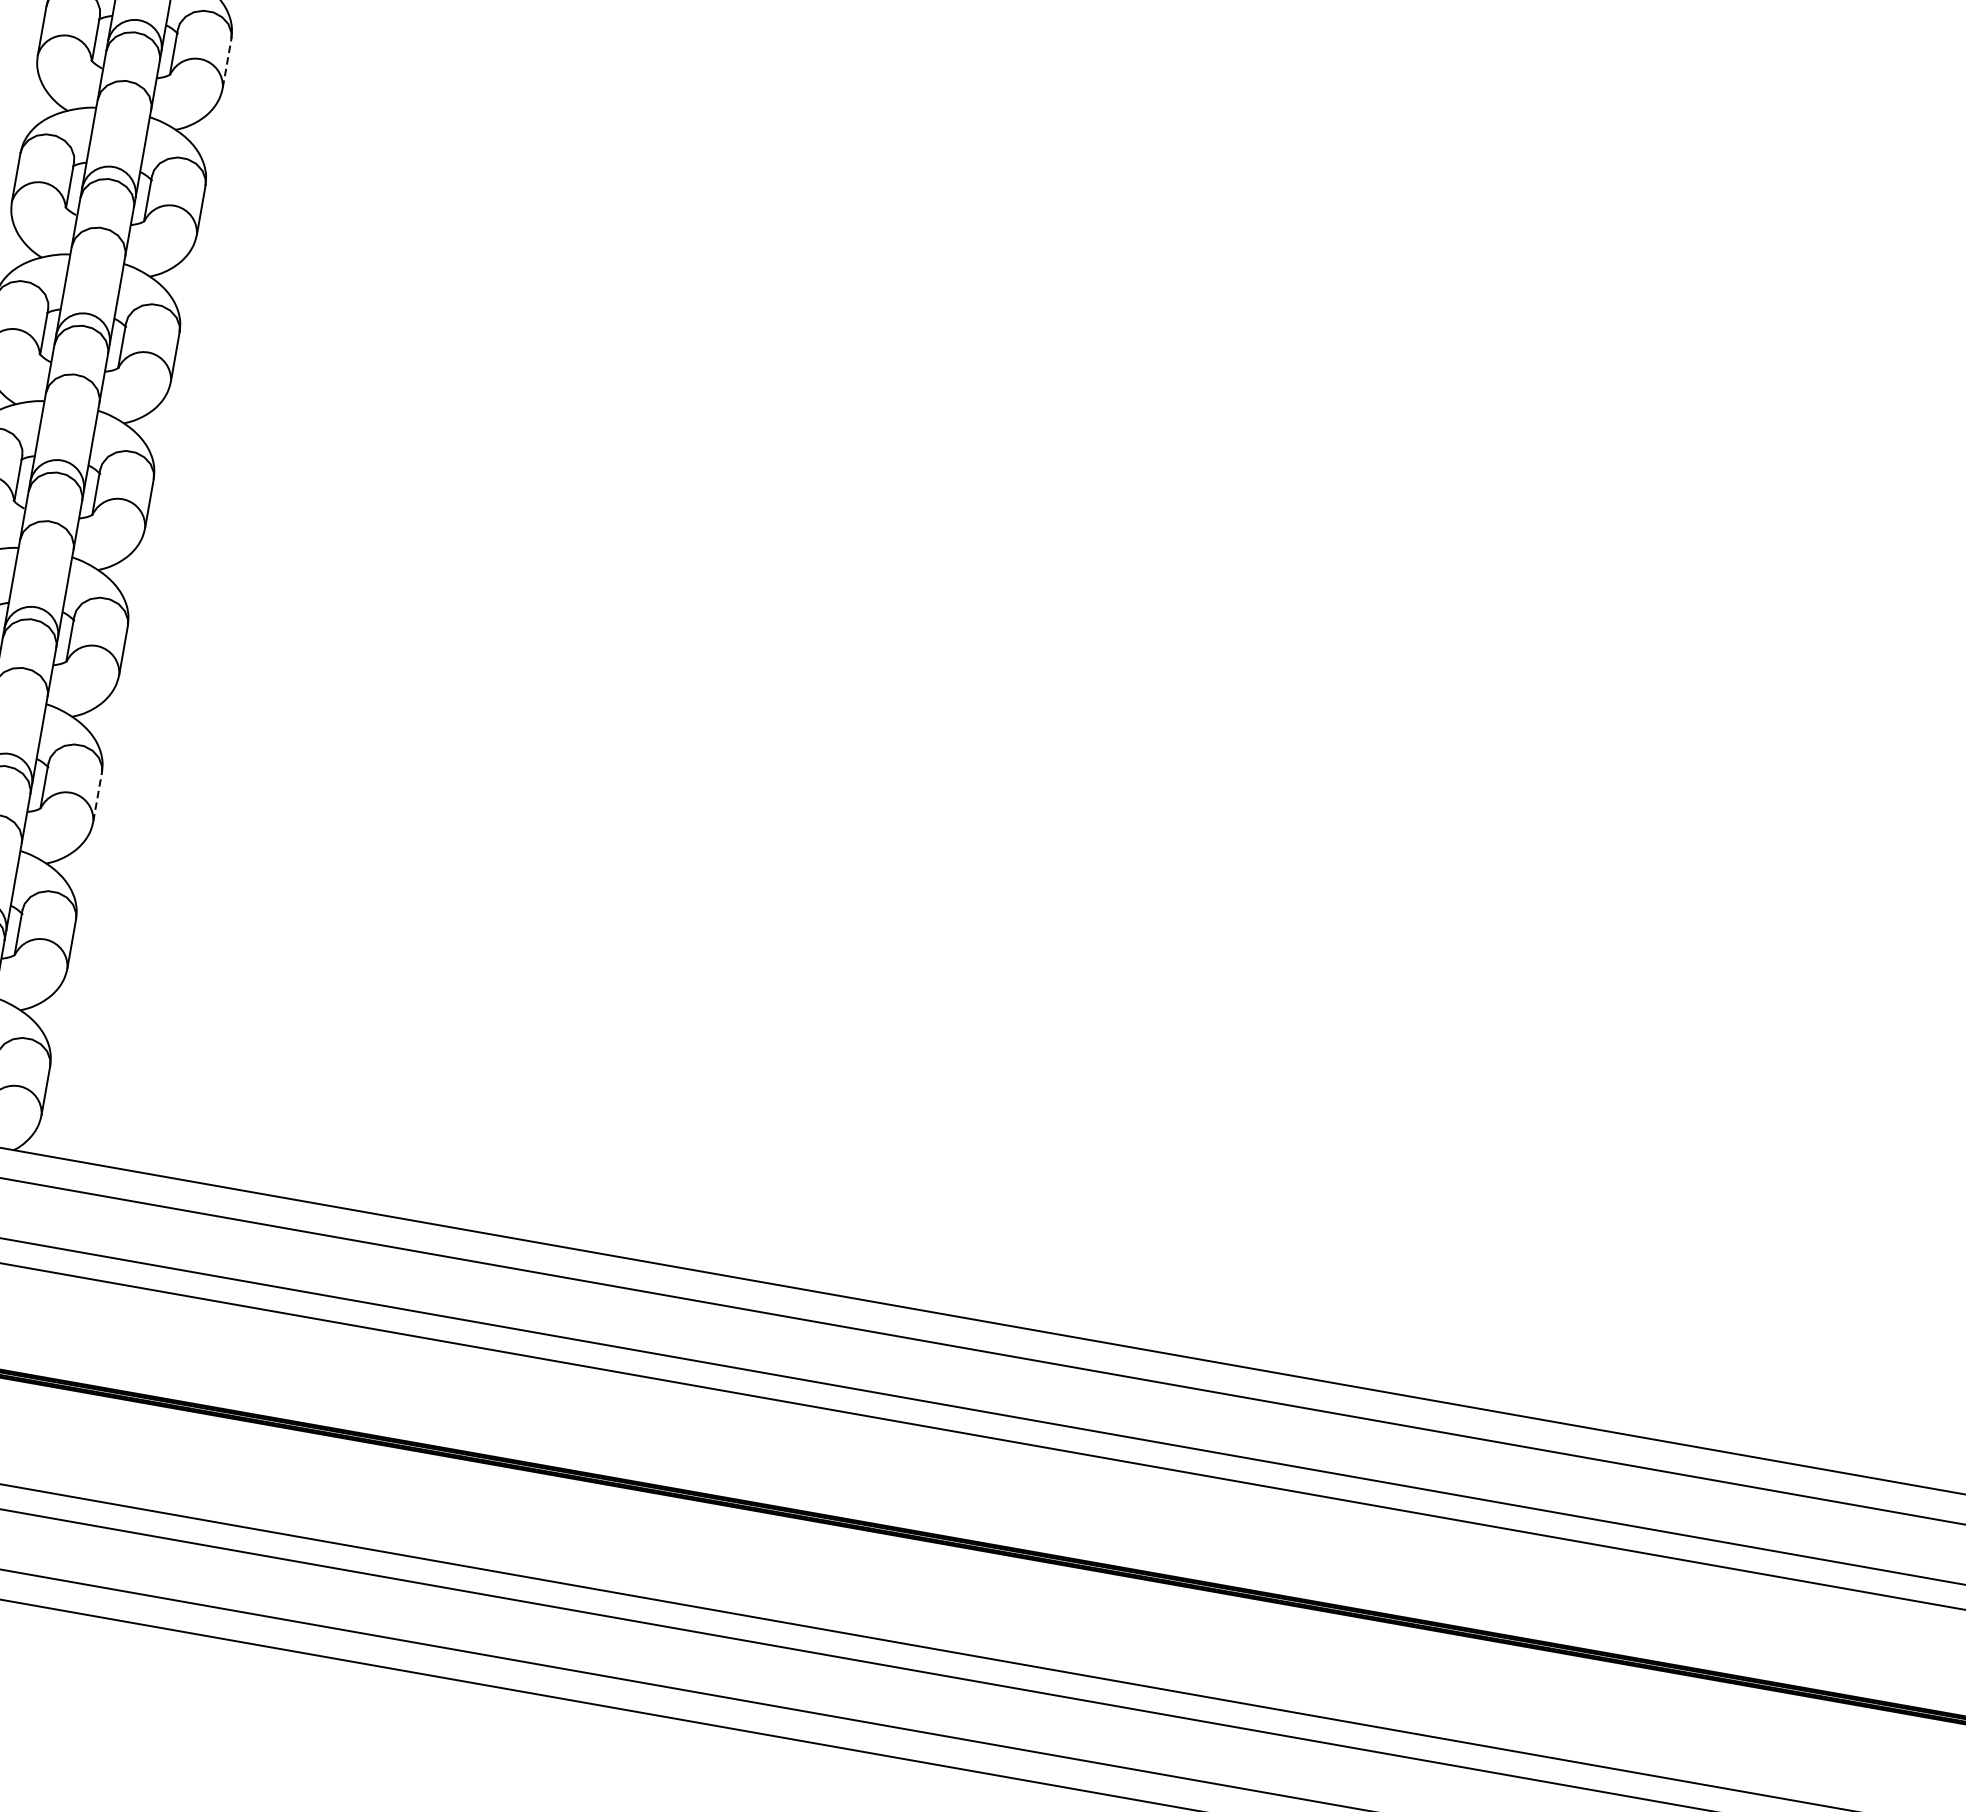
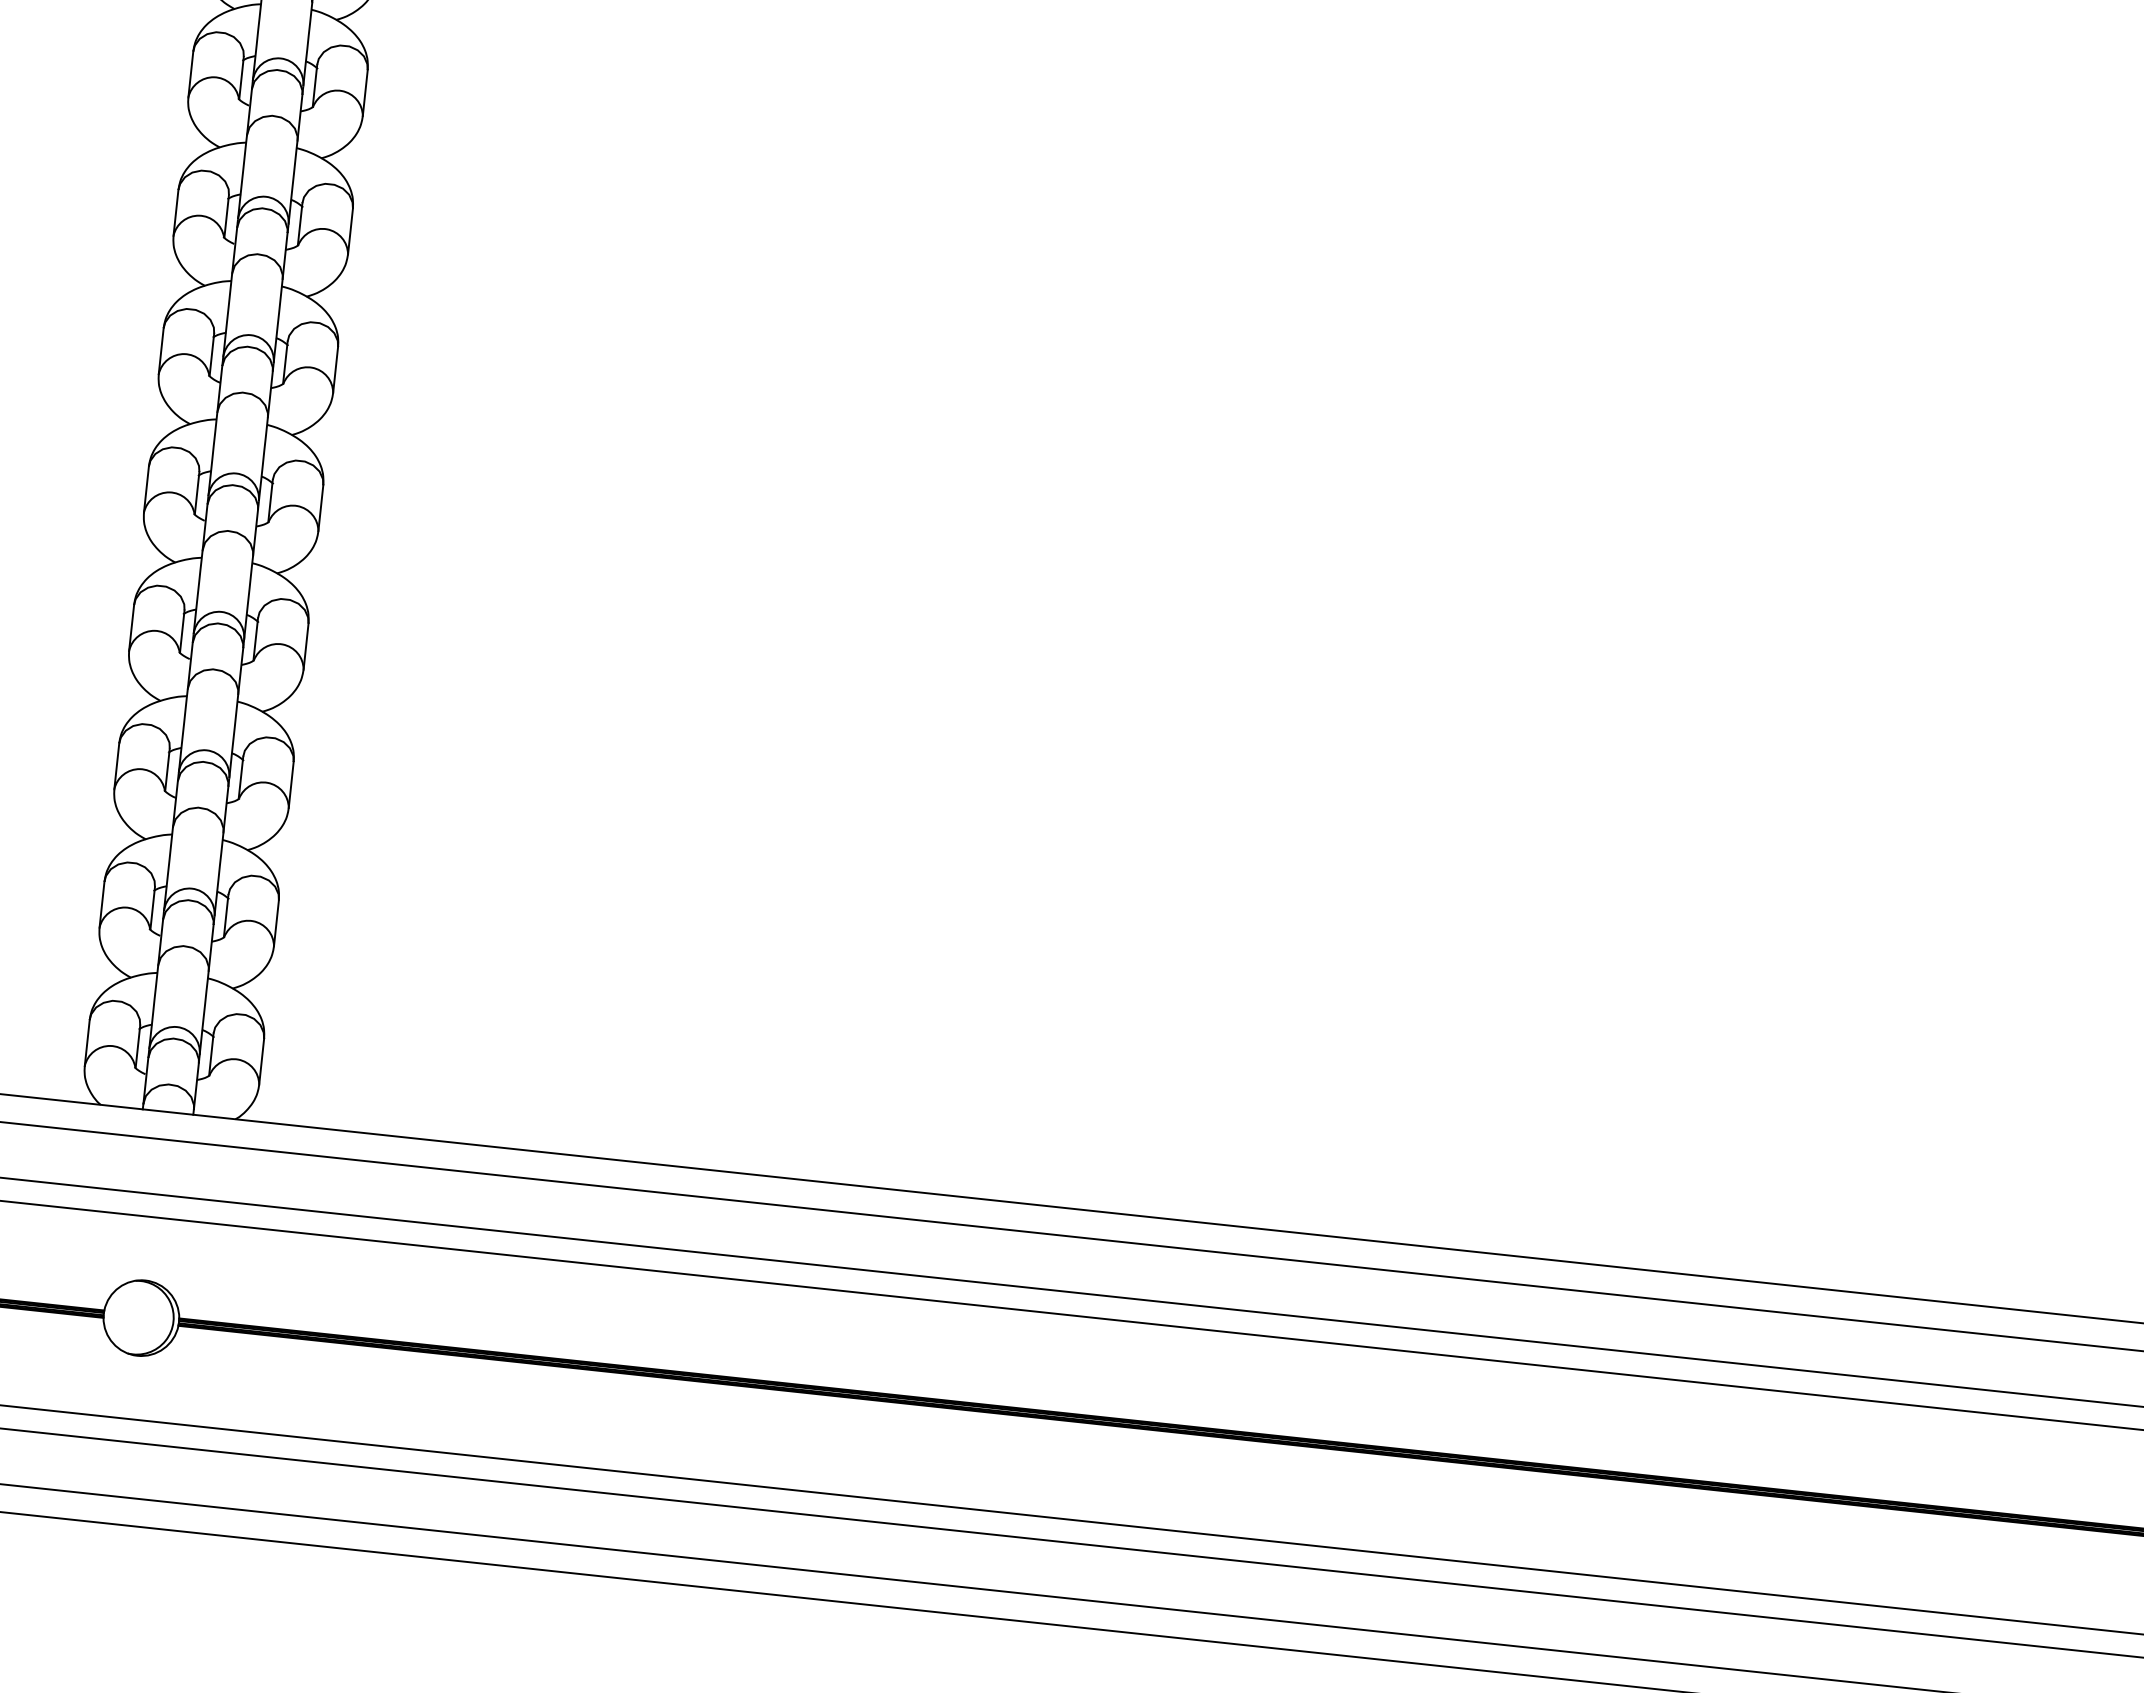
line: (227, 62) -> (365, 92), dashed -> solid
line: (97, 796) -> (291, 784), dashed -> solid

